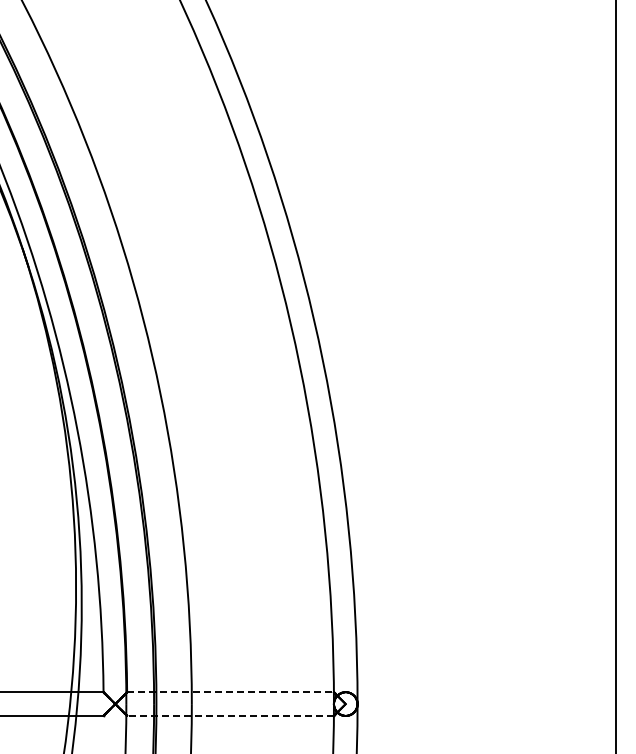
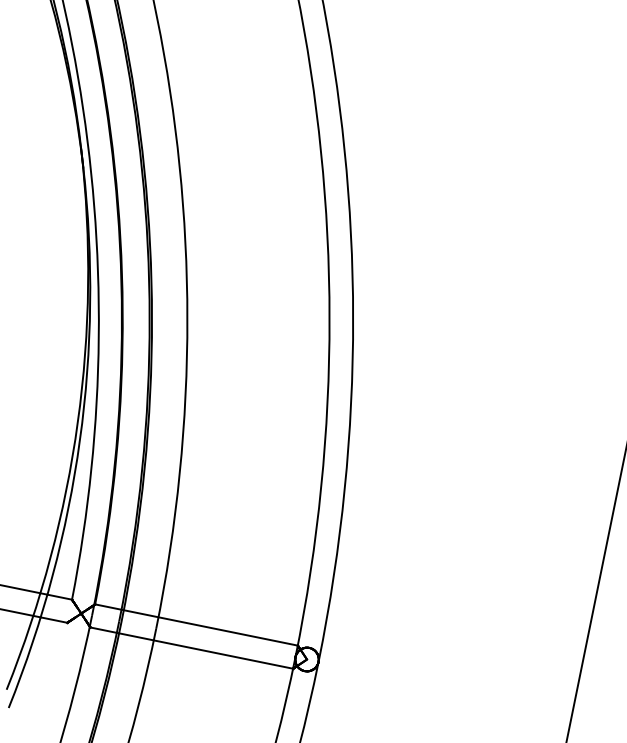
line: (231, 692) -> (197, 625), dashed -> solid
line: (230, 715) -> (191, 647), dashed -> solid

